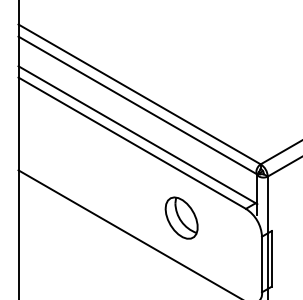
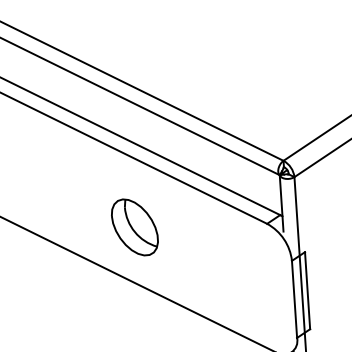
part: (181, 217) -> (134, 226), moved

